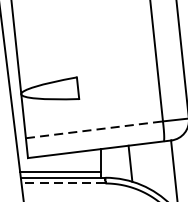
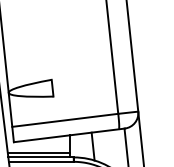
line: (94, 130) -> (65, 120), dashed -> solid
line: (62, 183) -> (40, 161), dashed -> solid

